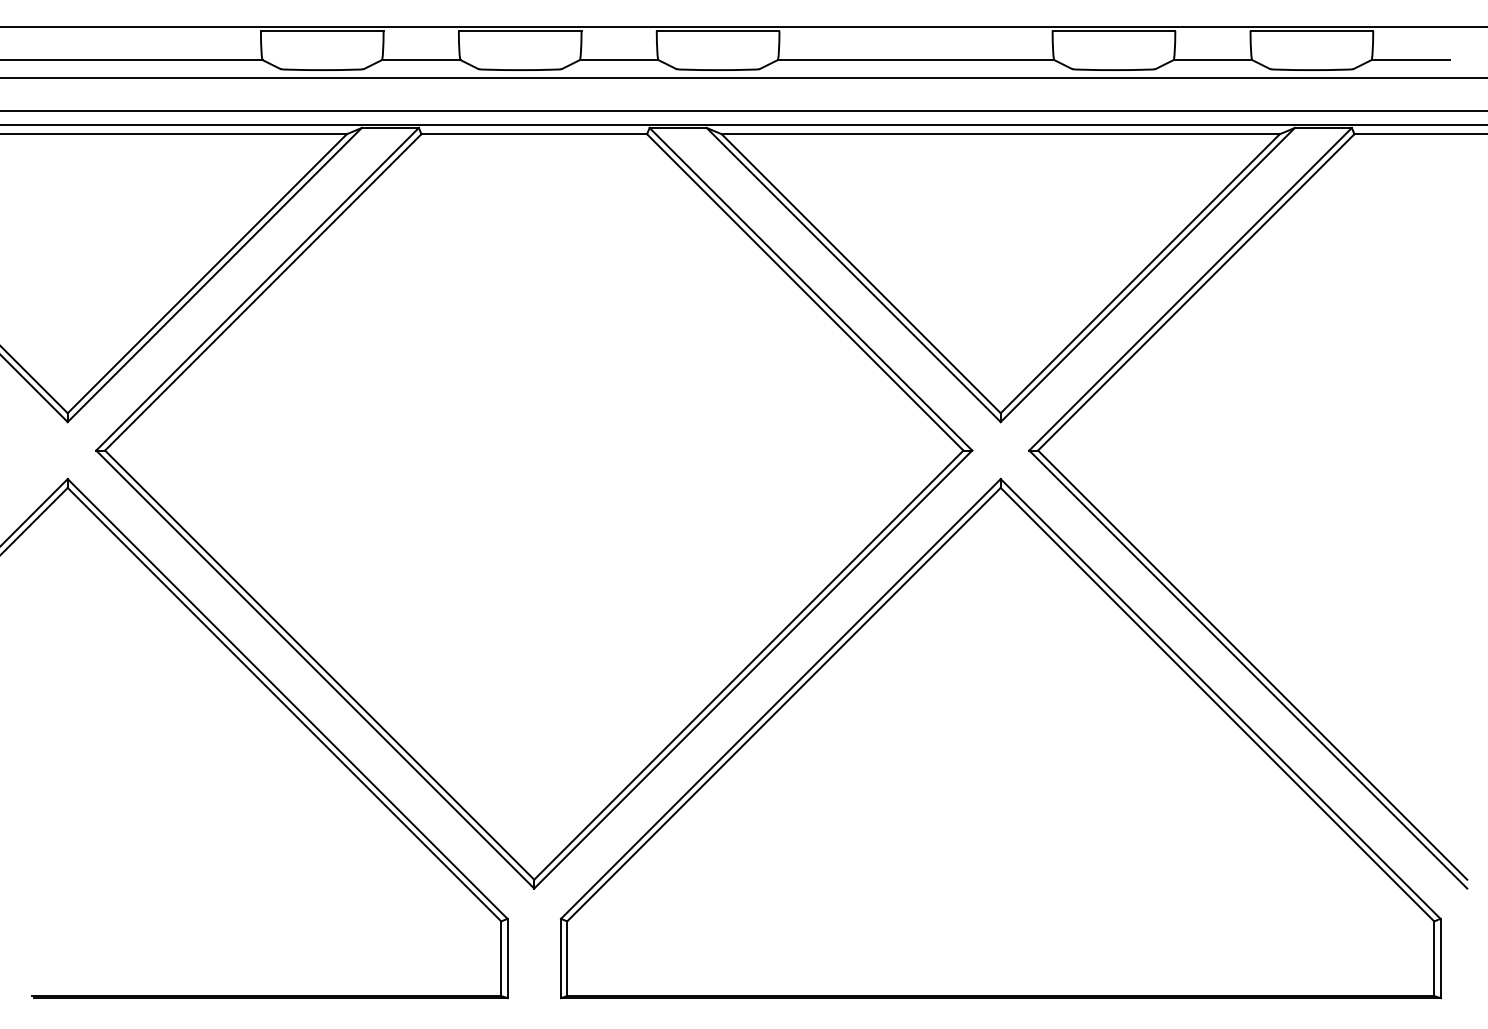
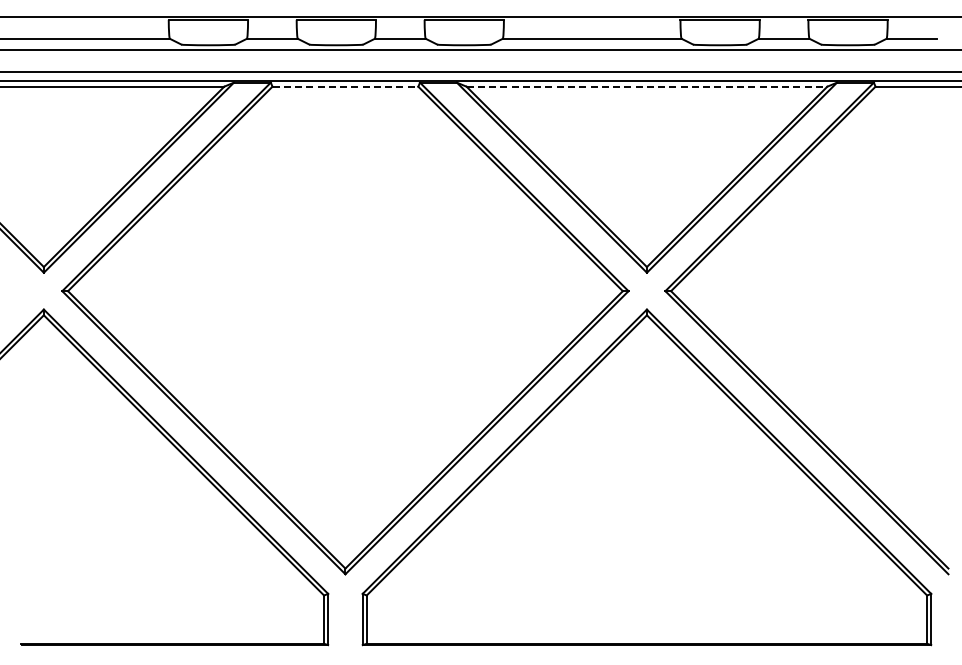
line: (534, 133) -> (345, 86), solid -> dashed
line: (1001, 133) -> (647, 86), solid -> dashed

